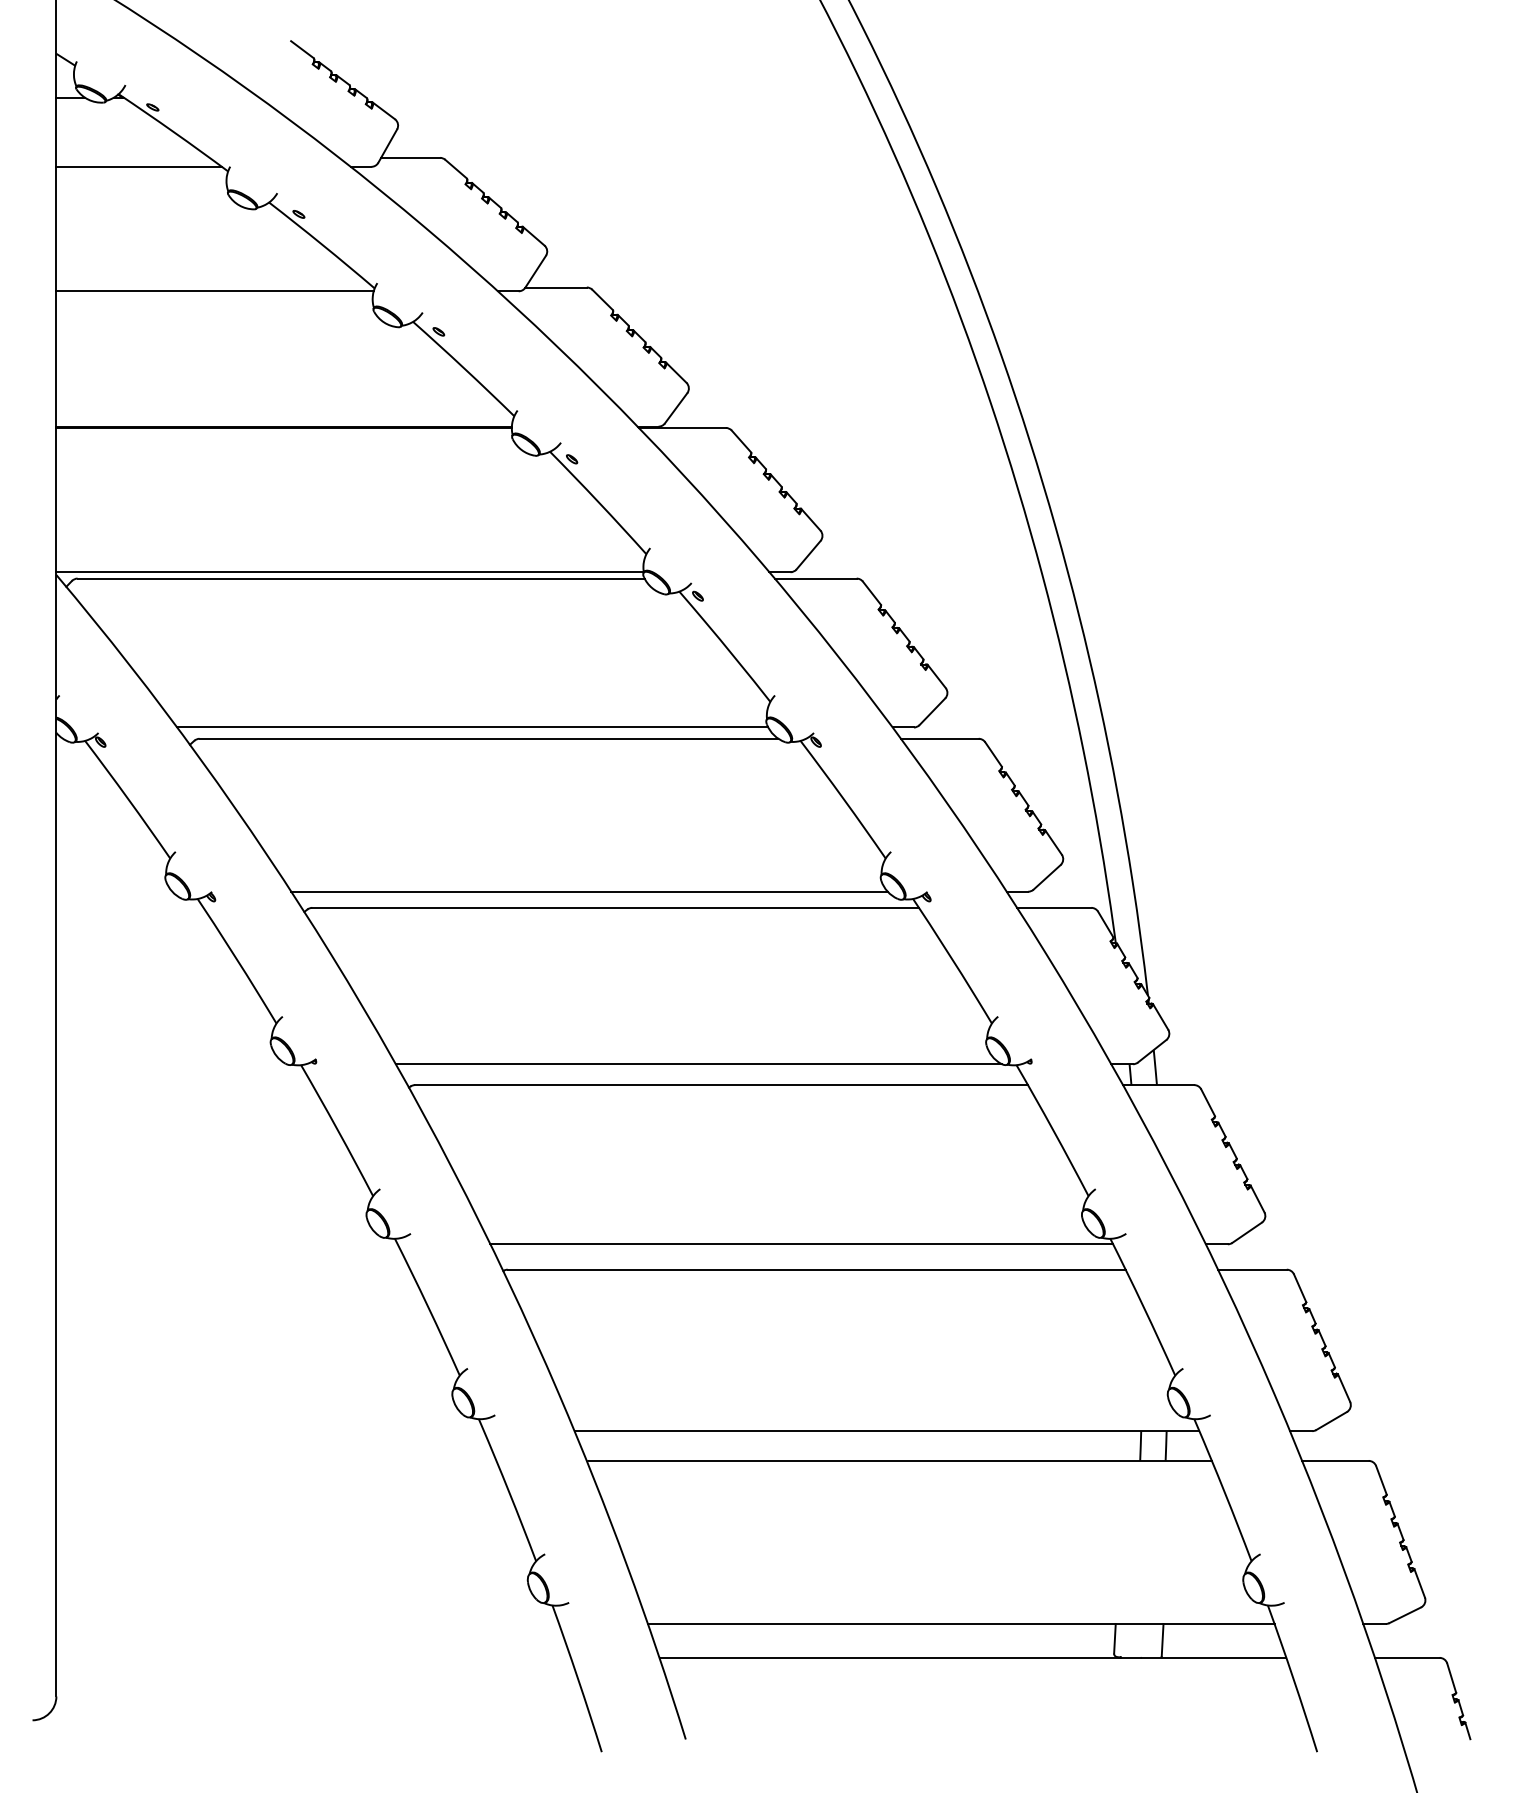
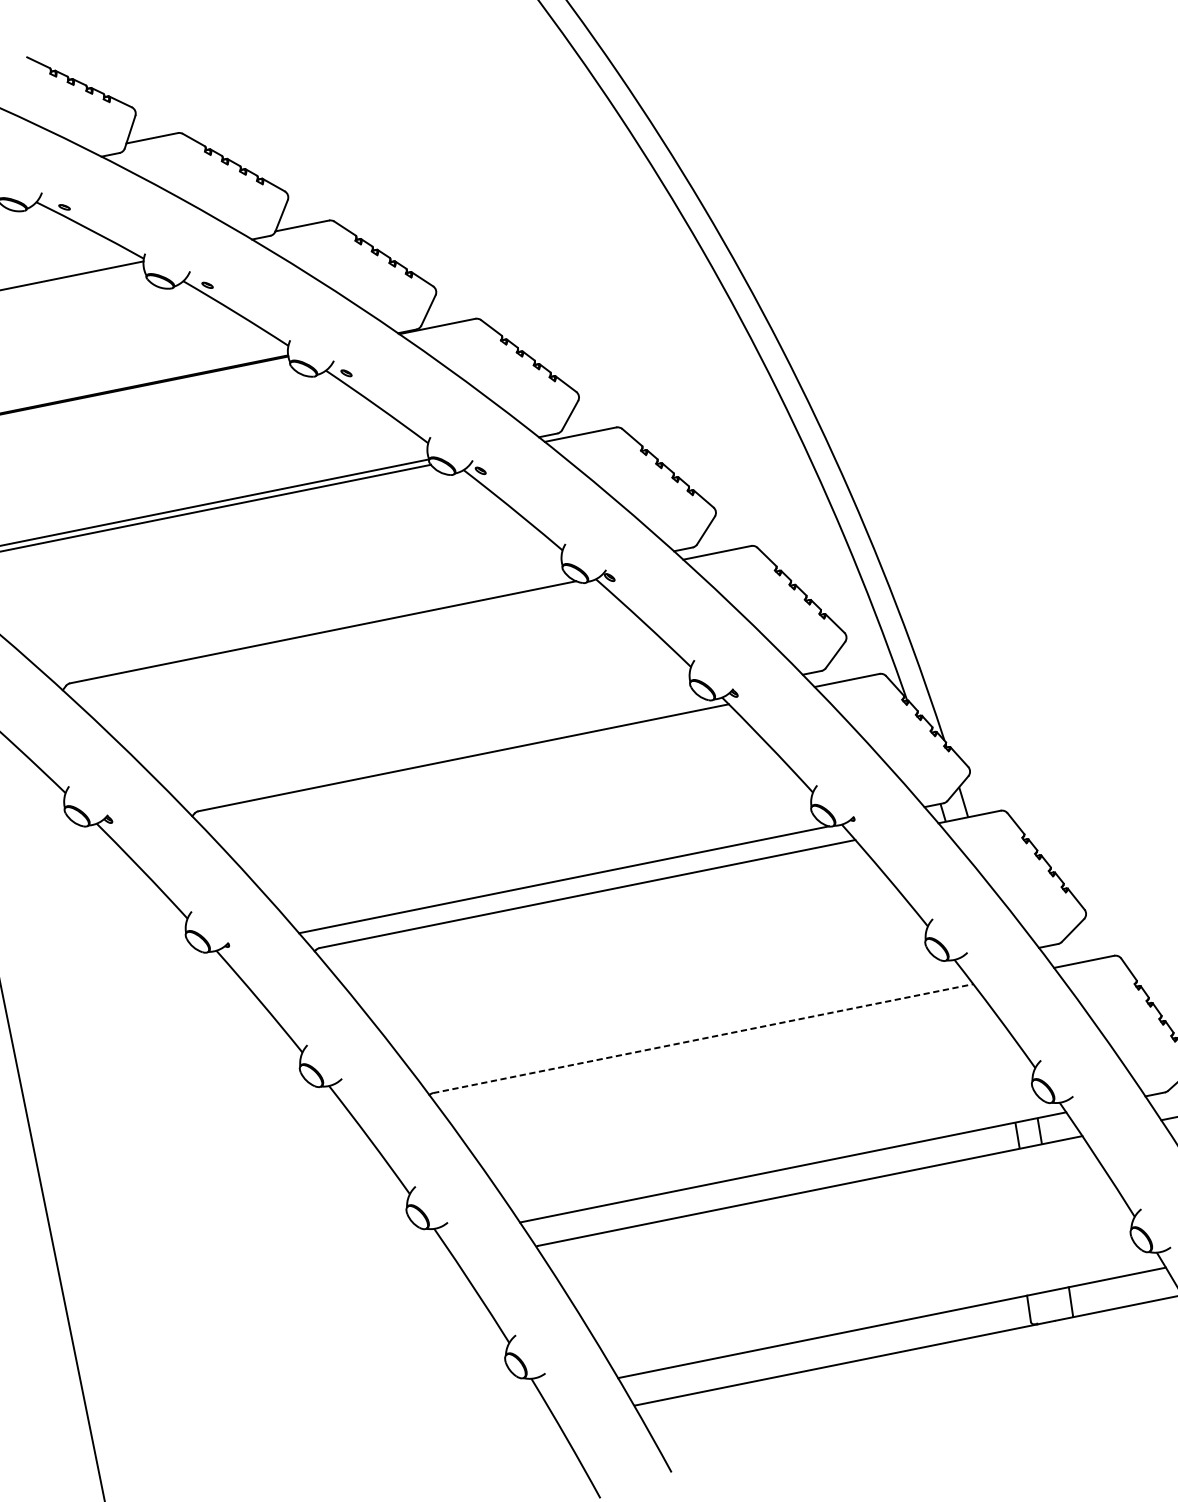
line: (472, 727) -> (306, 625), removed
line: (589, 891) -> (437, 748), removed
line: (801, 1244) -> (685, 1019), removed
line: (816, 1269) -> (703, 1038), solid -> dashed

